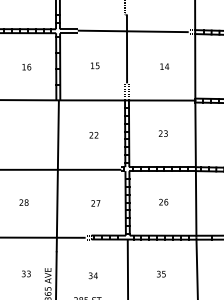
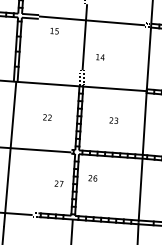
text: (95, 65) -> (55, 30), moved
text: (164, 66) -> (100, 57), moved
text: (163, 201) -> (92, 177), moved
text: (95, 203) -> (58, 183), moved

